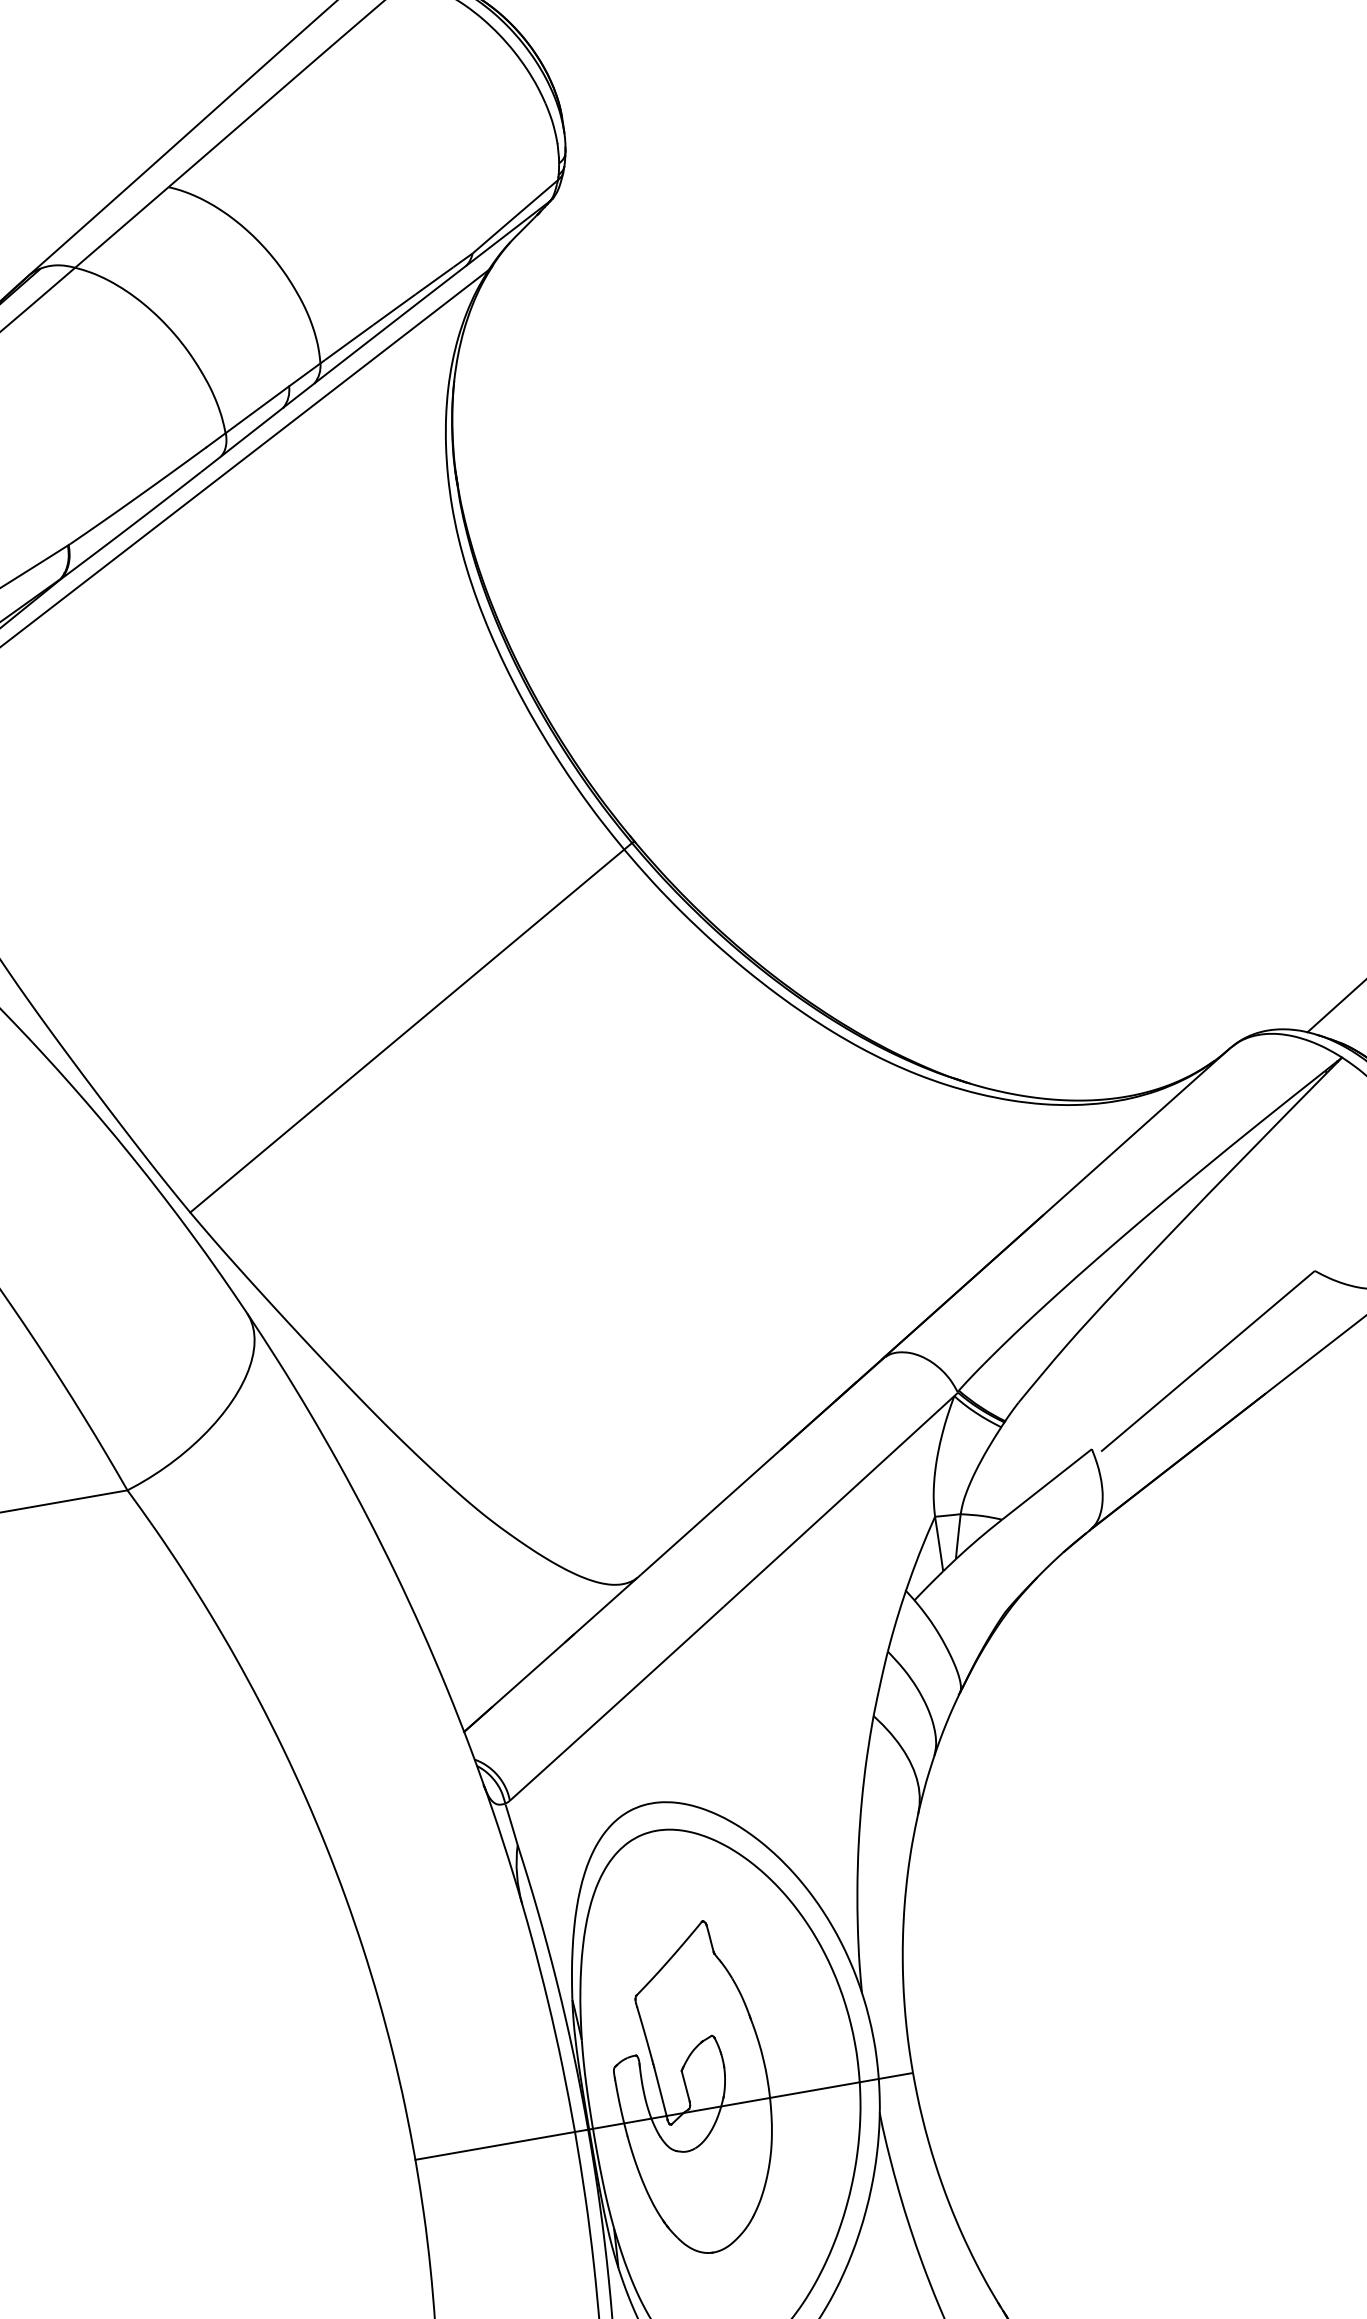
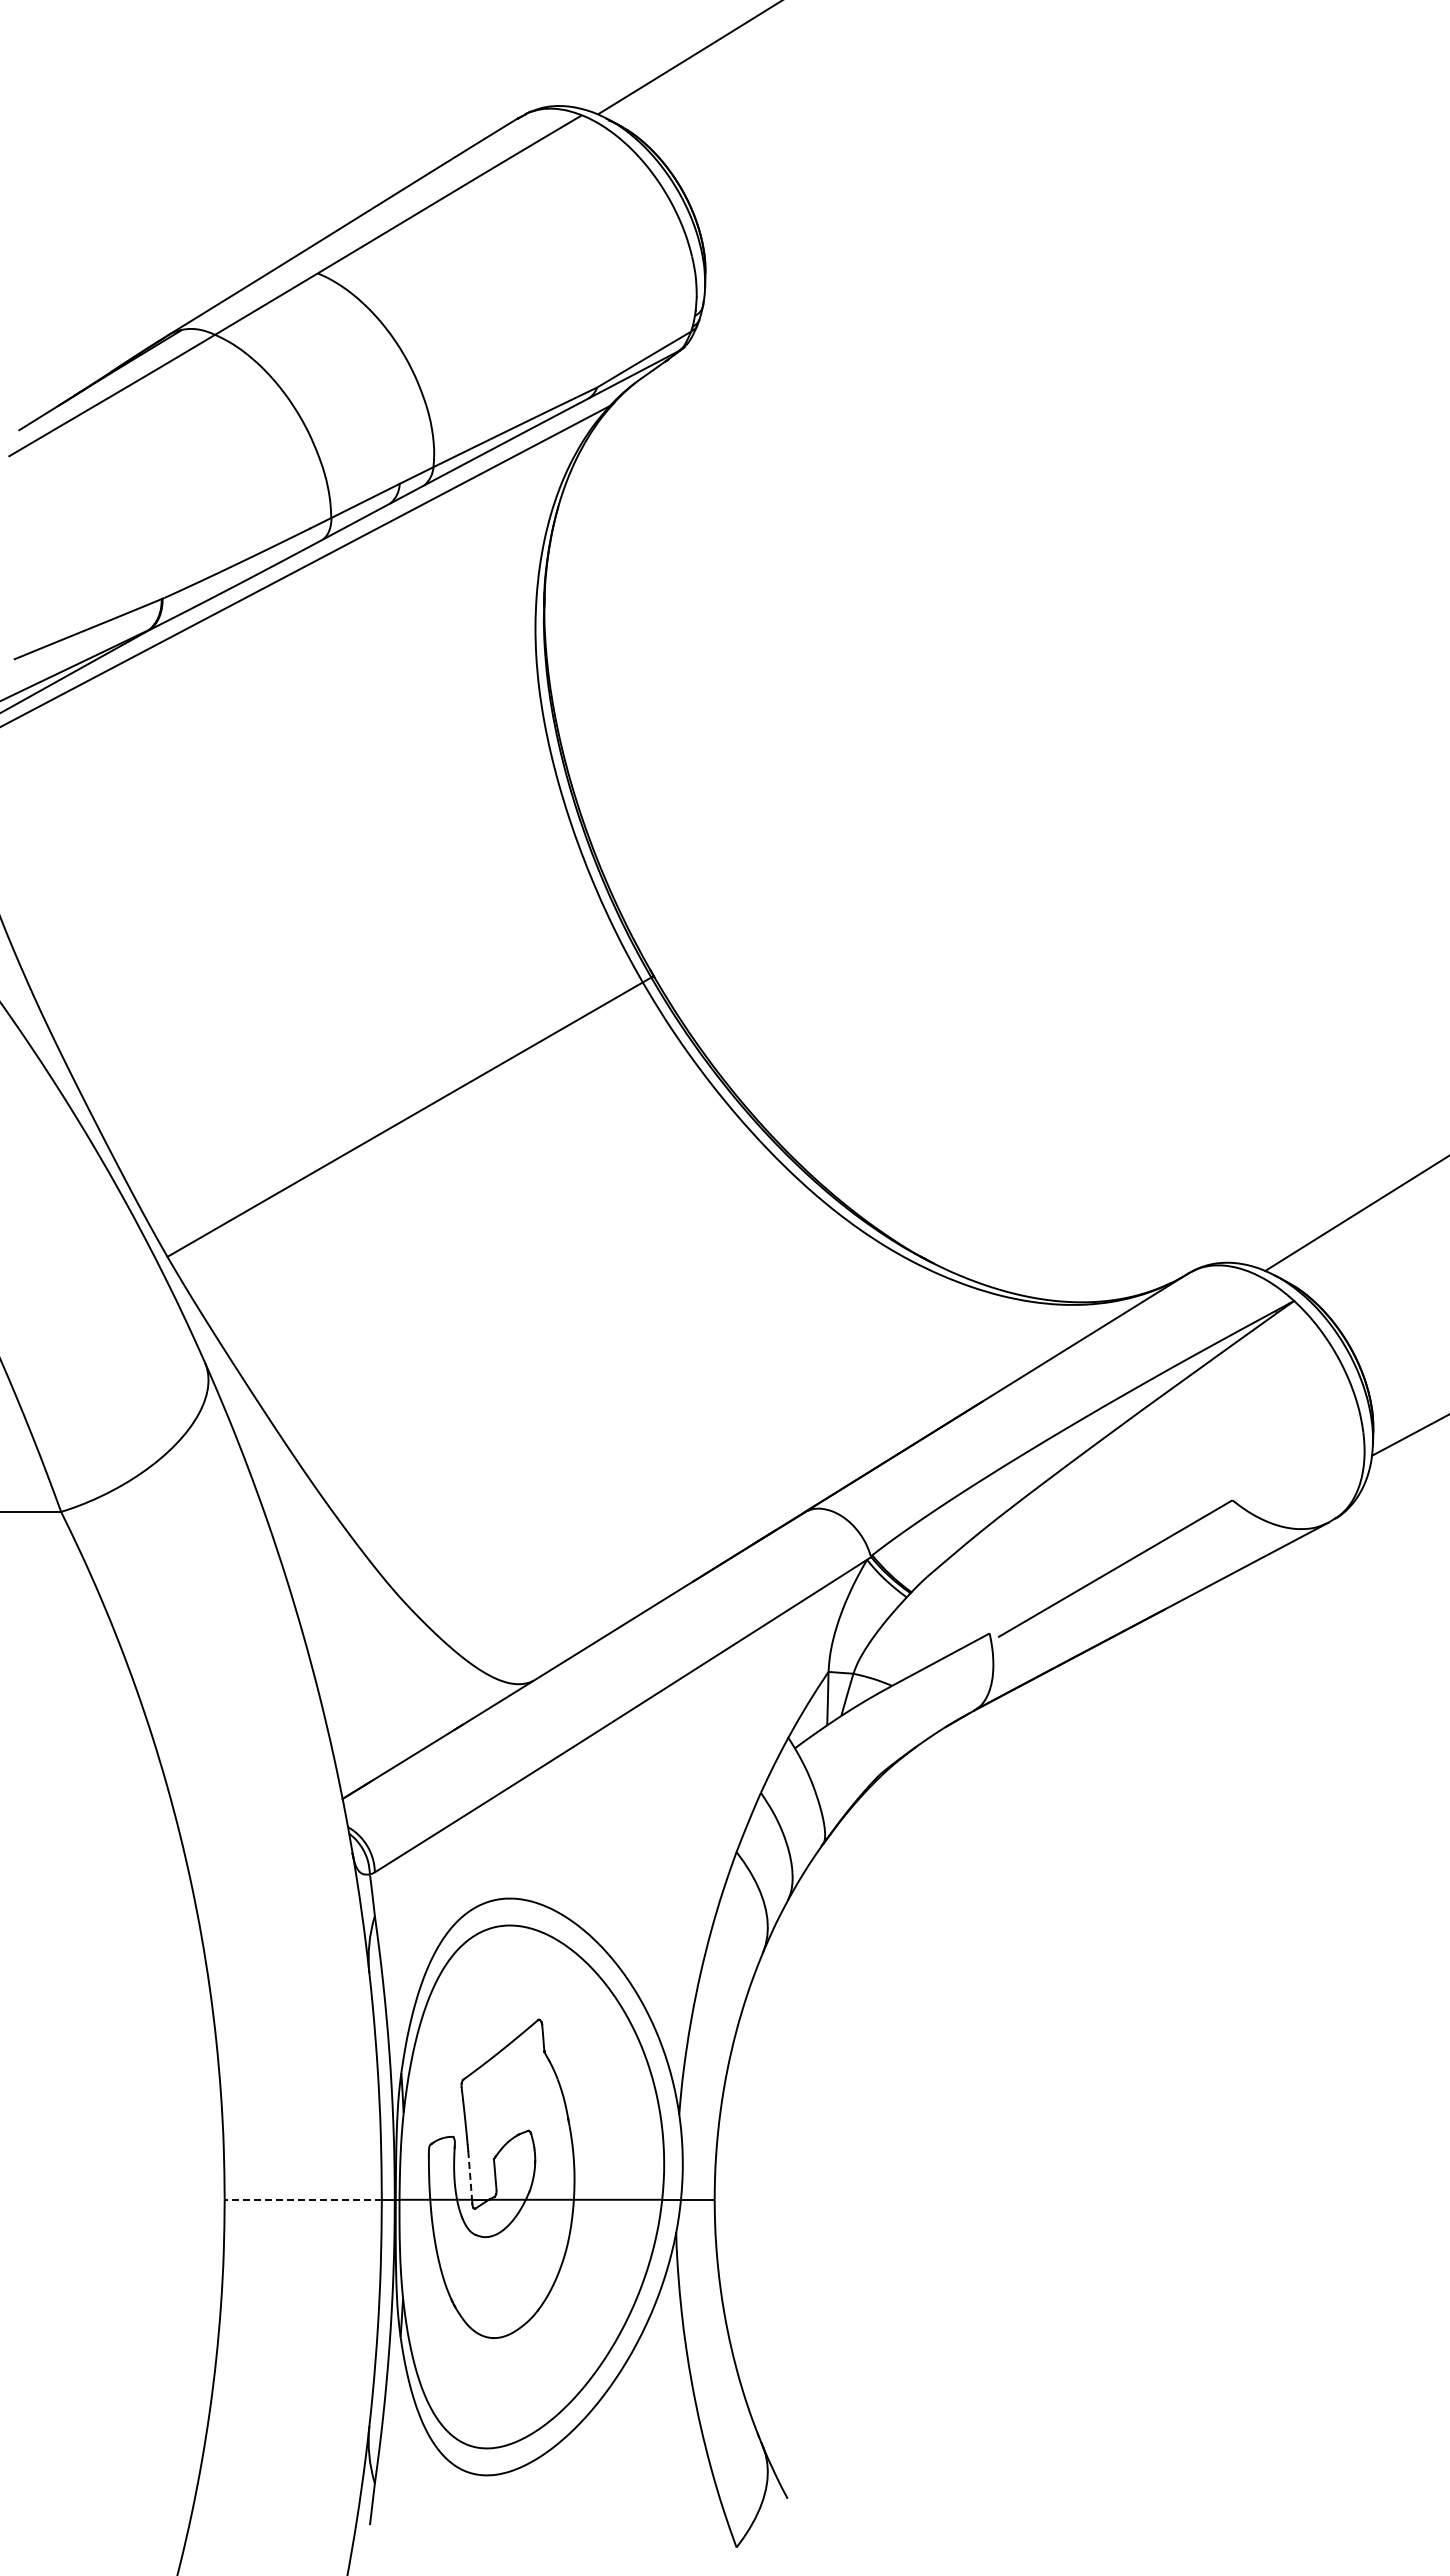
line: (660, 2091) -> (470, 2175), solid -> dashed
line: (495, 2145) -> (303, 2199), solid -> dashed

